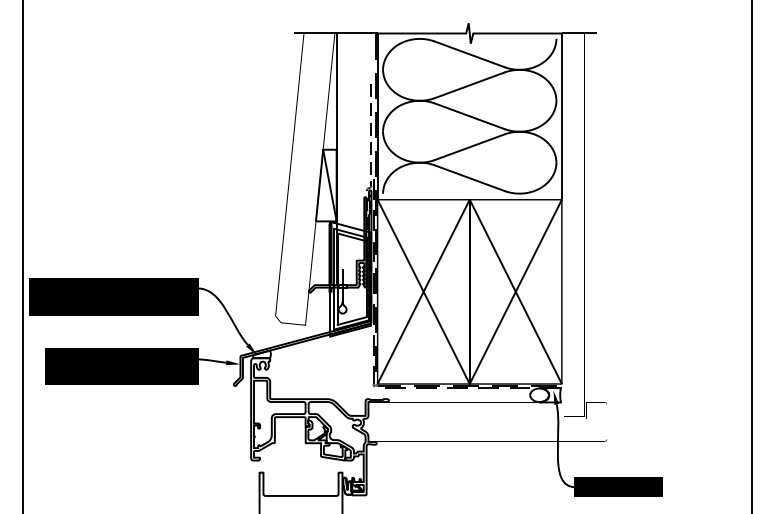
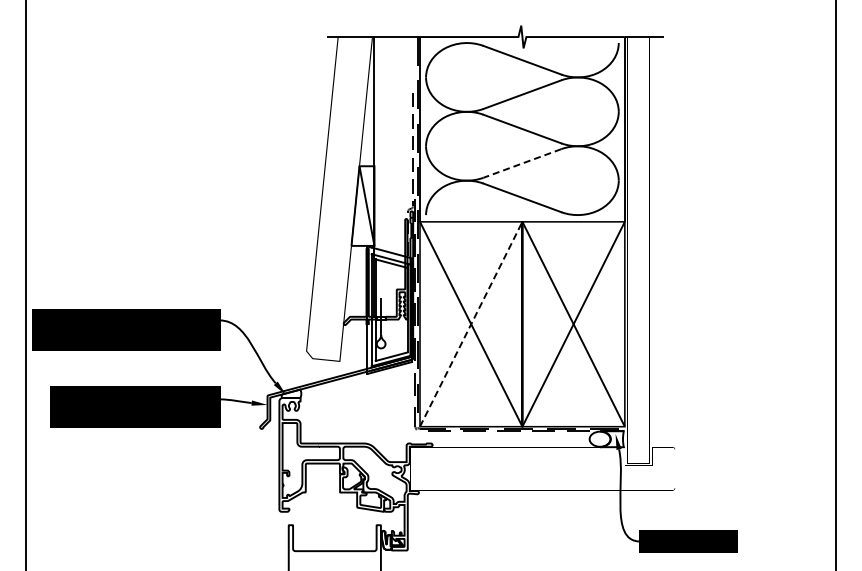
line: (468, 147) -> (521, 163), solid -> dashed
line: (423, 292) -> (471, 324), solid -> dashed

